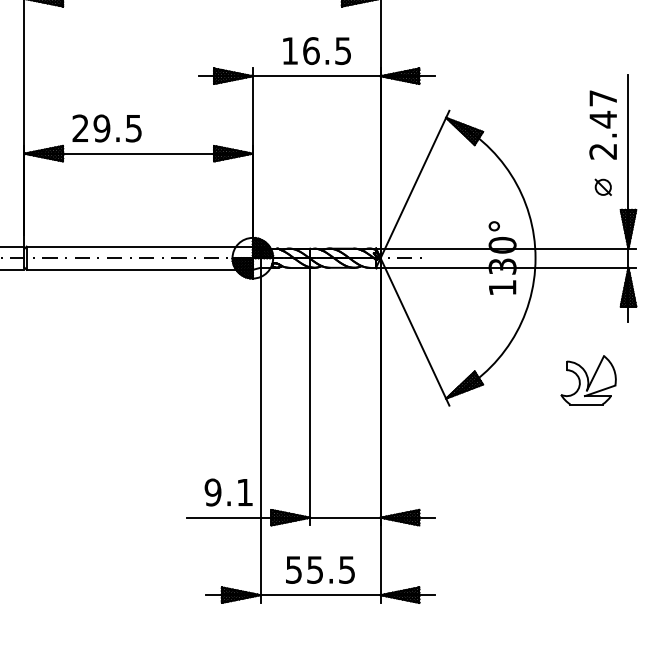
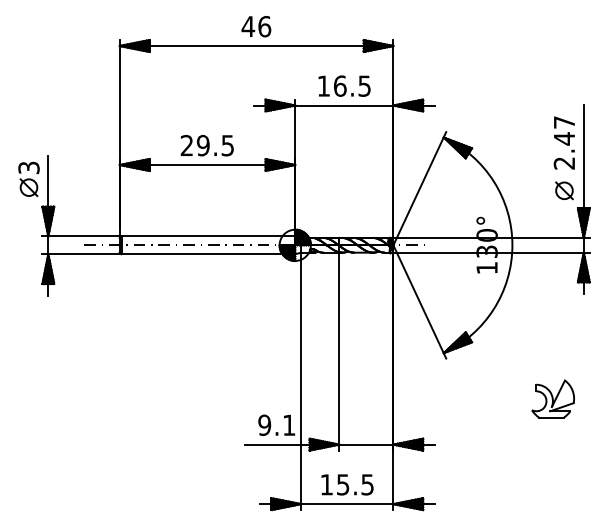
text: (106, 128) -> (206, 145), moved
part: (603, 186) -> (564, 190), size x1.43
part: (587, 379) -> (552, 398), moved
text: (293, 569) -> (326, 484), 55.5 -> 15.5

